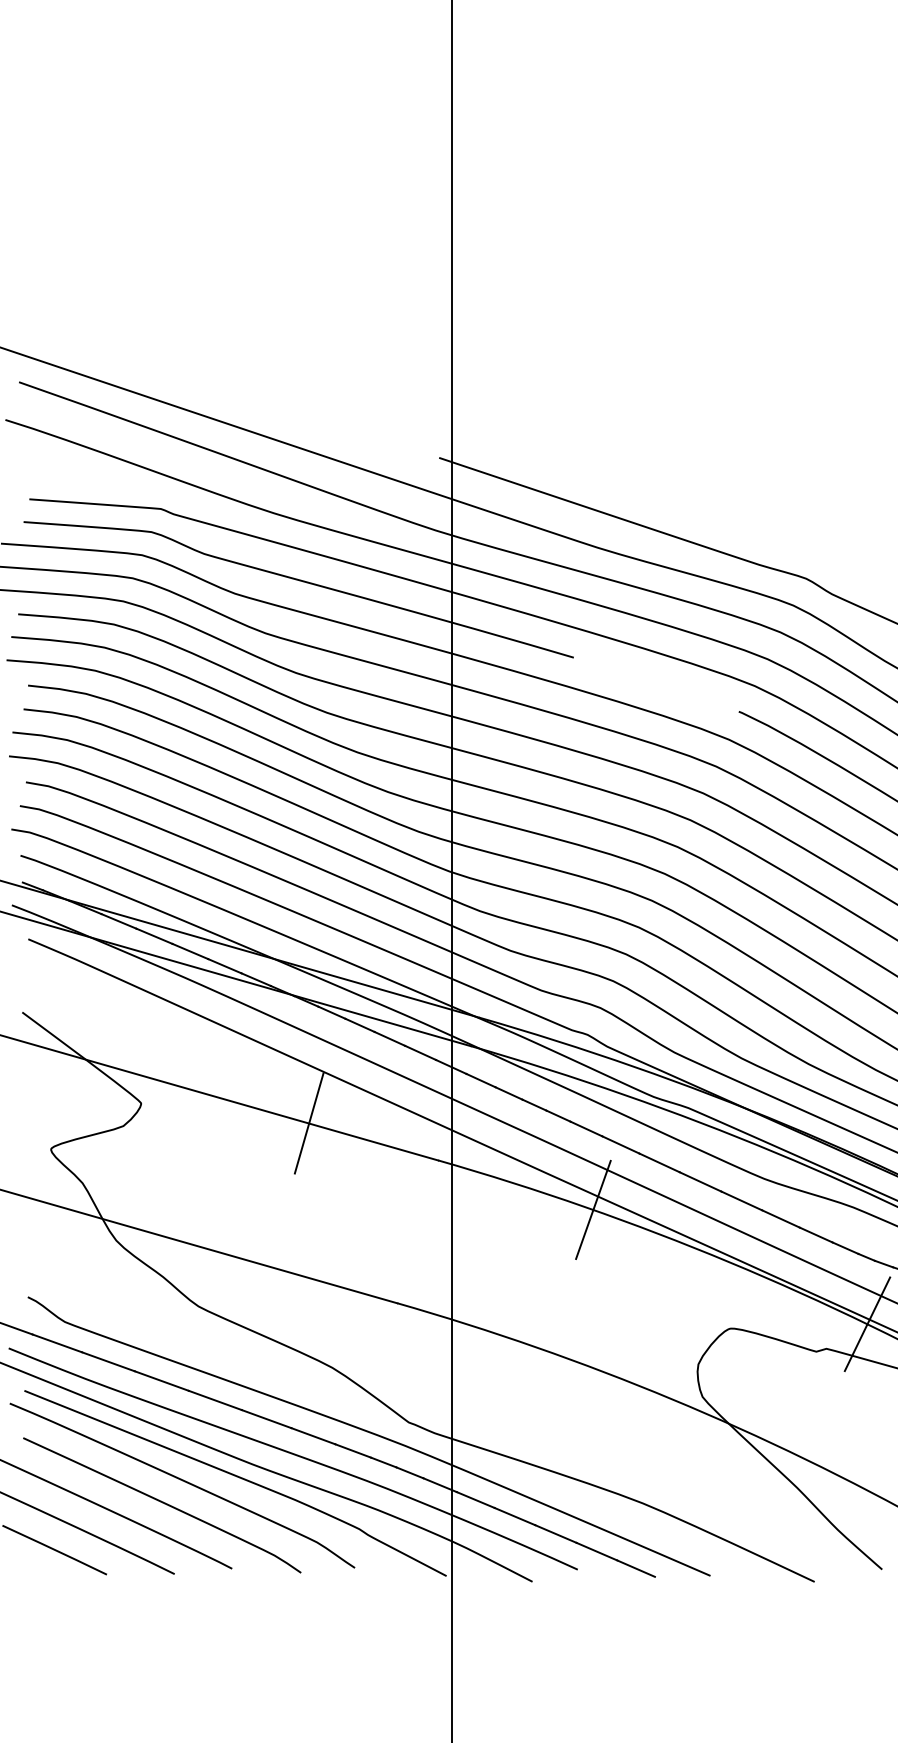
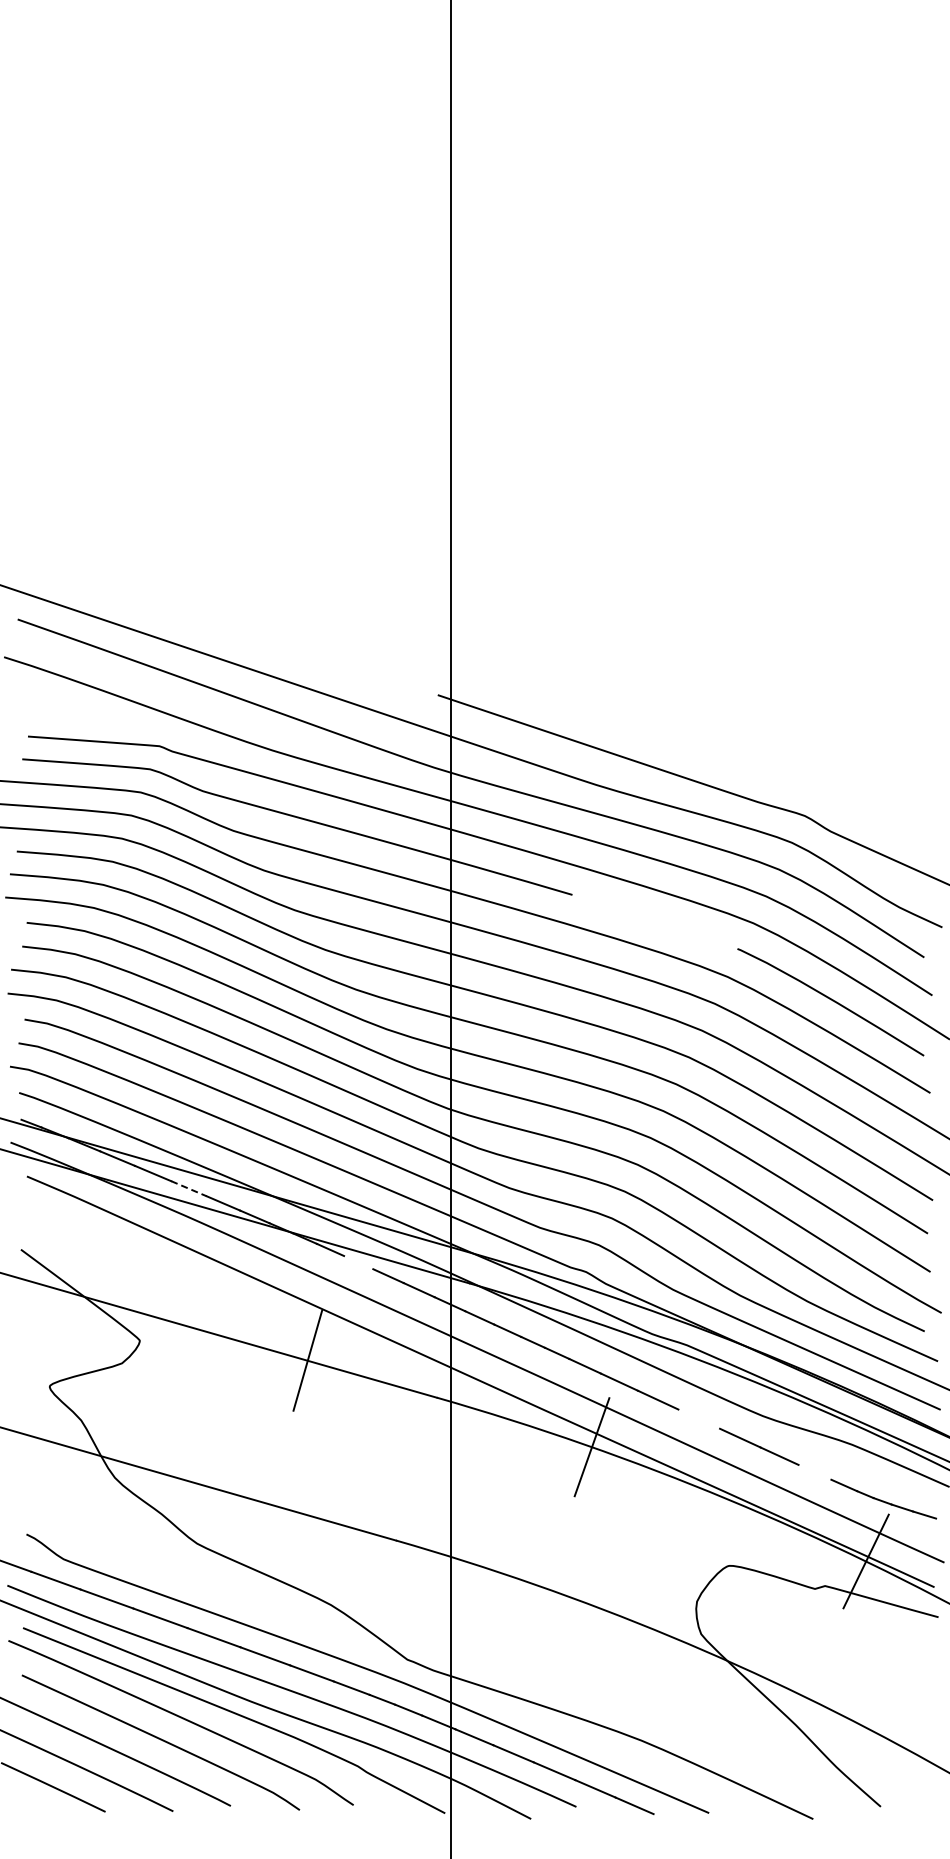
line: (190, 951) -> (189, 1188), solid -> dashed
line: (359, 1025) -> (358, 1262), removed
line: (700, 1181) -> (699, 1418), removed
line: (815, 1234) -> (814, 1471), removed

